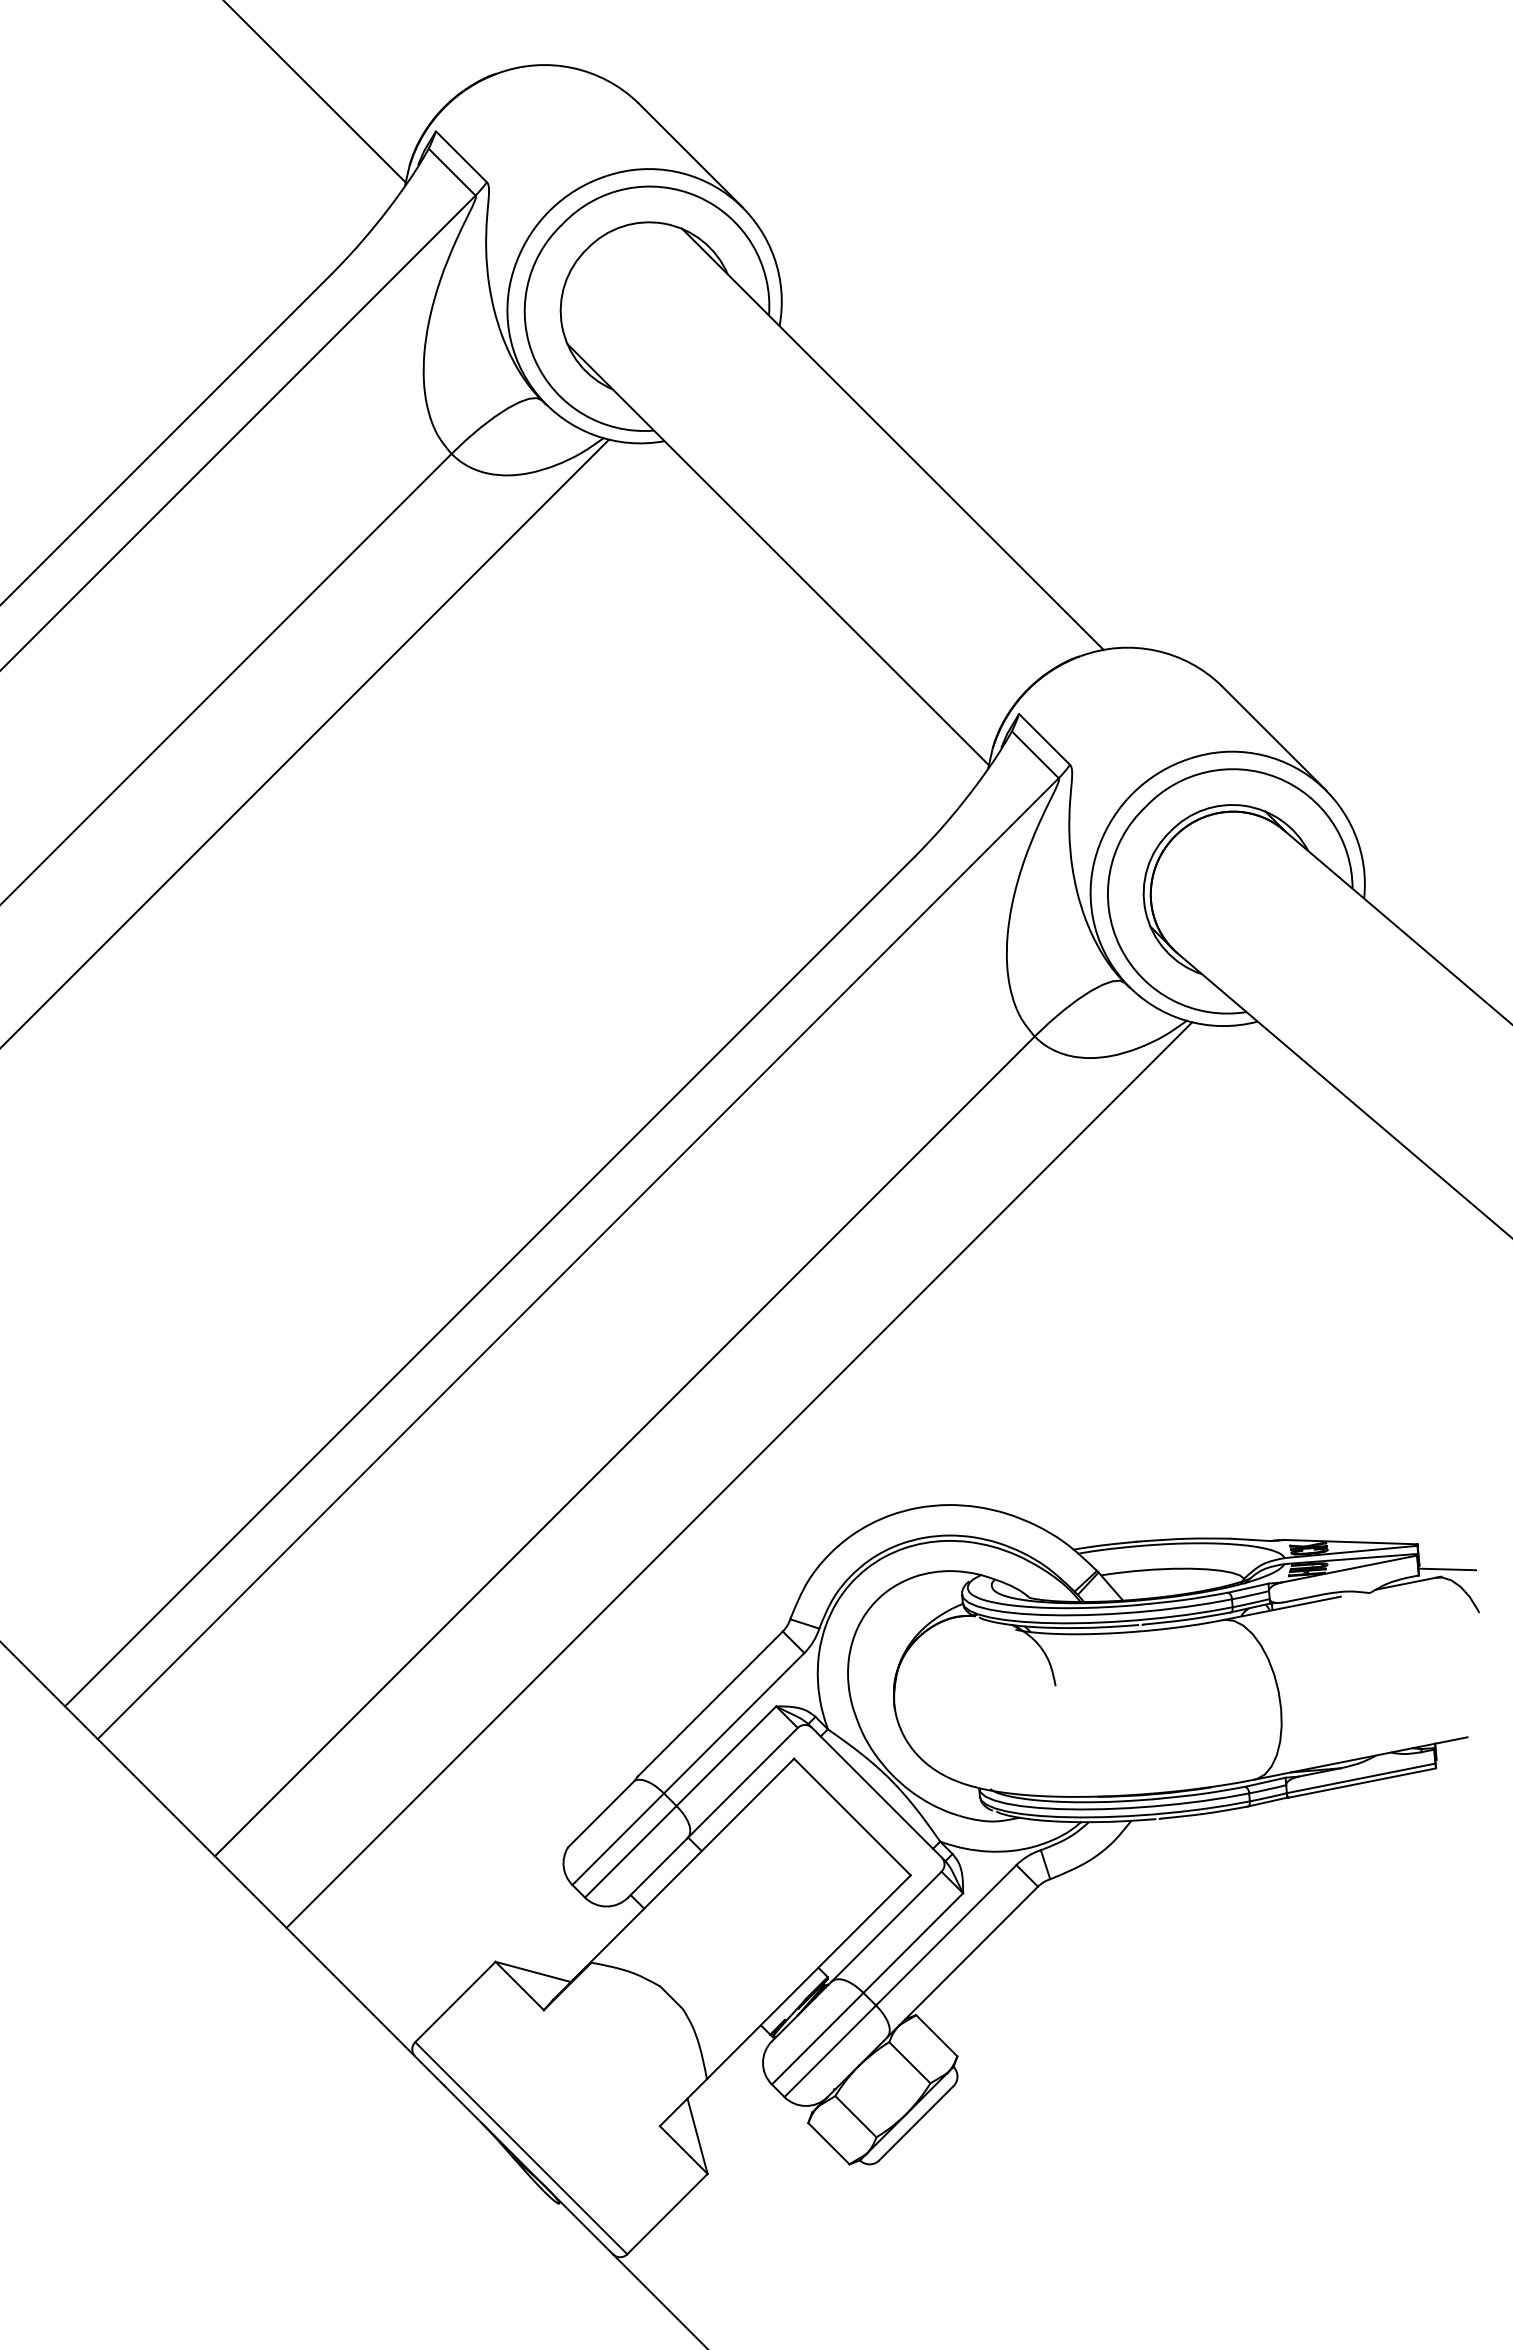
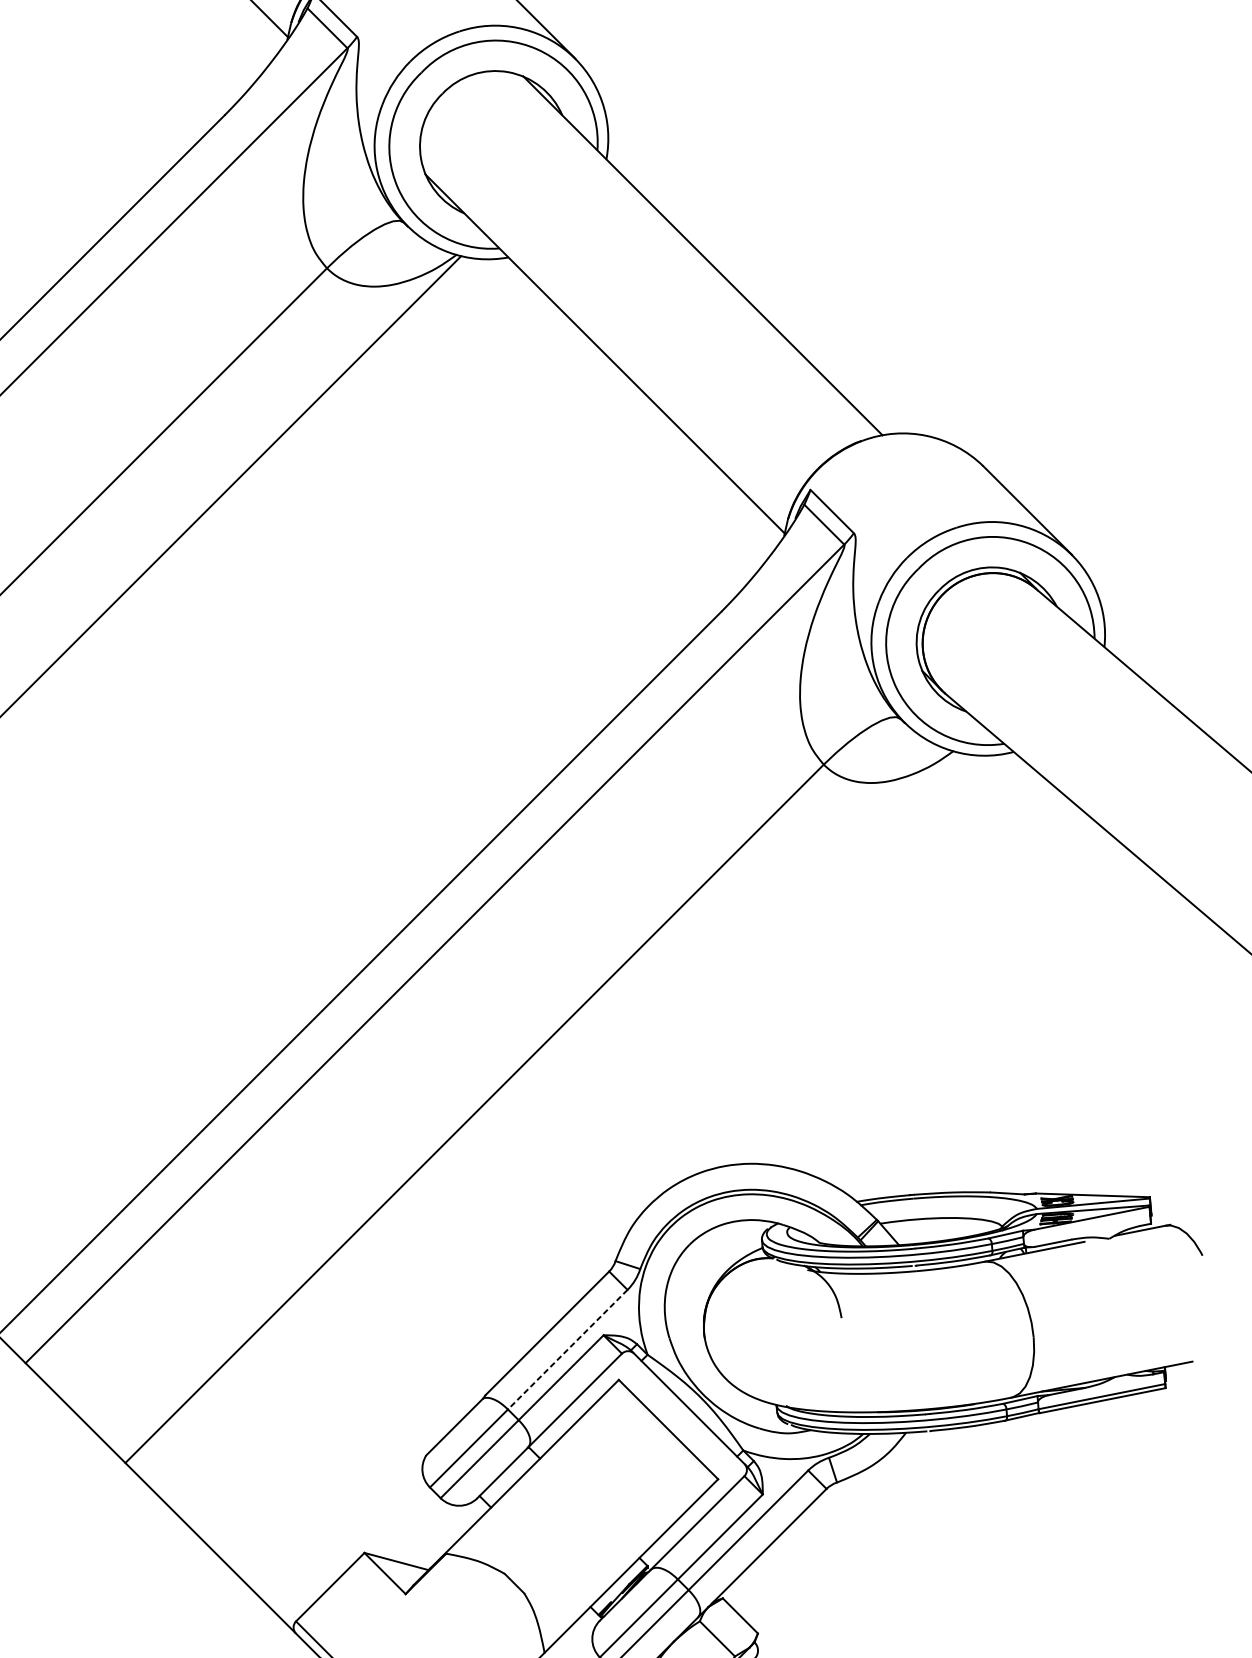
line: (739, 1474) -> (572, 1137), removed
line: (1447, 1569) -> (1175, 1218), removed
line: (733, 1723) -> (567, 1349), solid -> dashed

